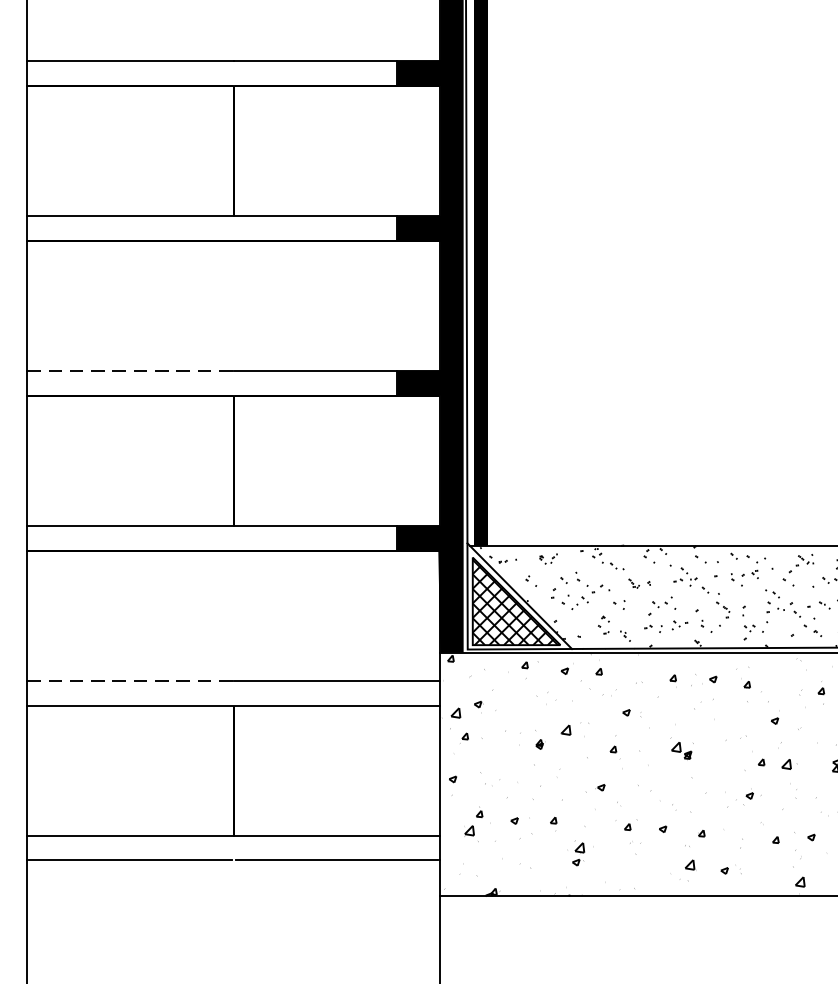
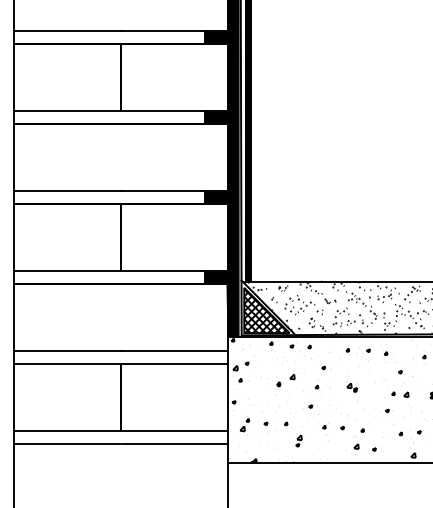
line: (132, 370) -> (68, 191), dashed -> solid
line: (132, 680) -> (68, 351), dashed -> solid

